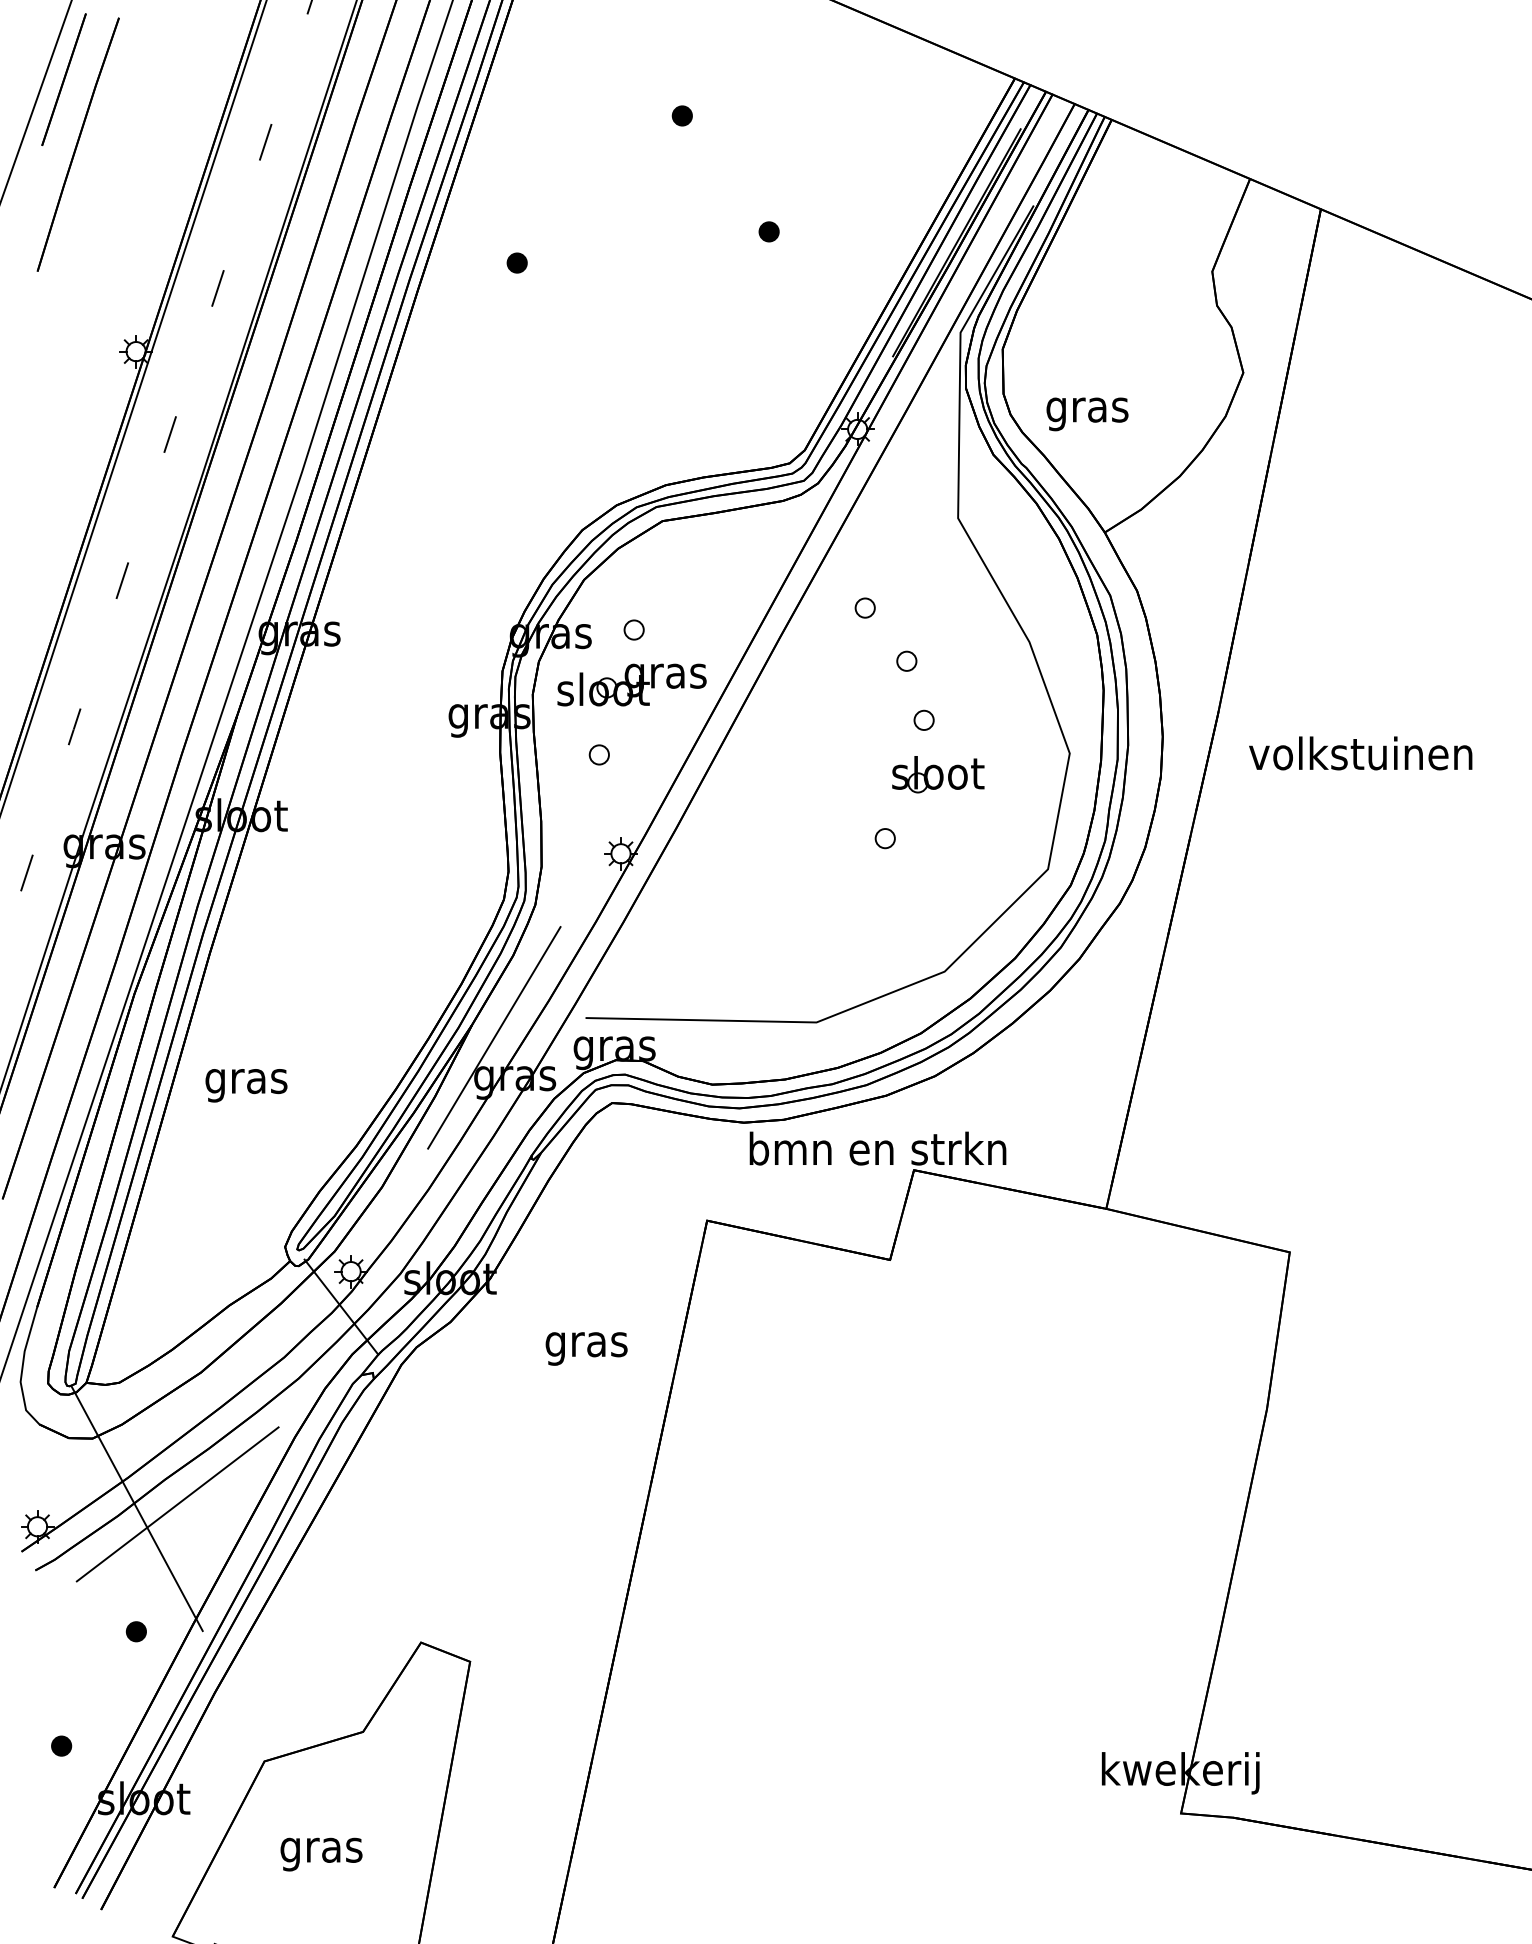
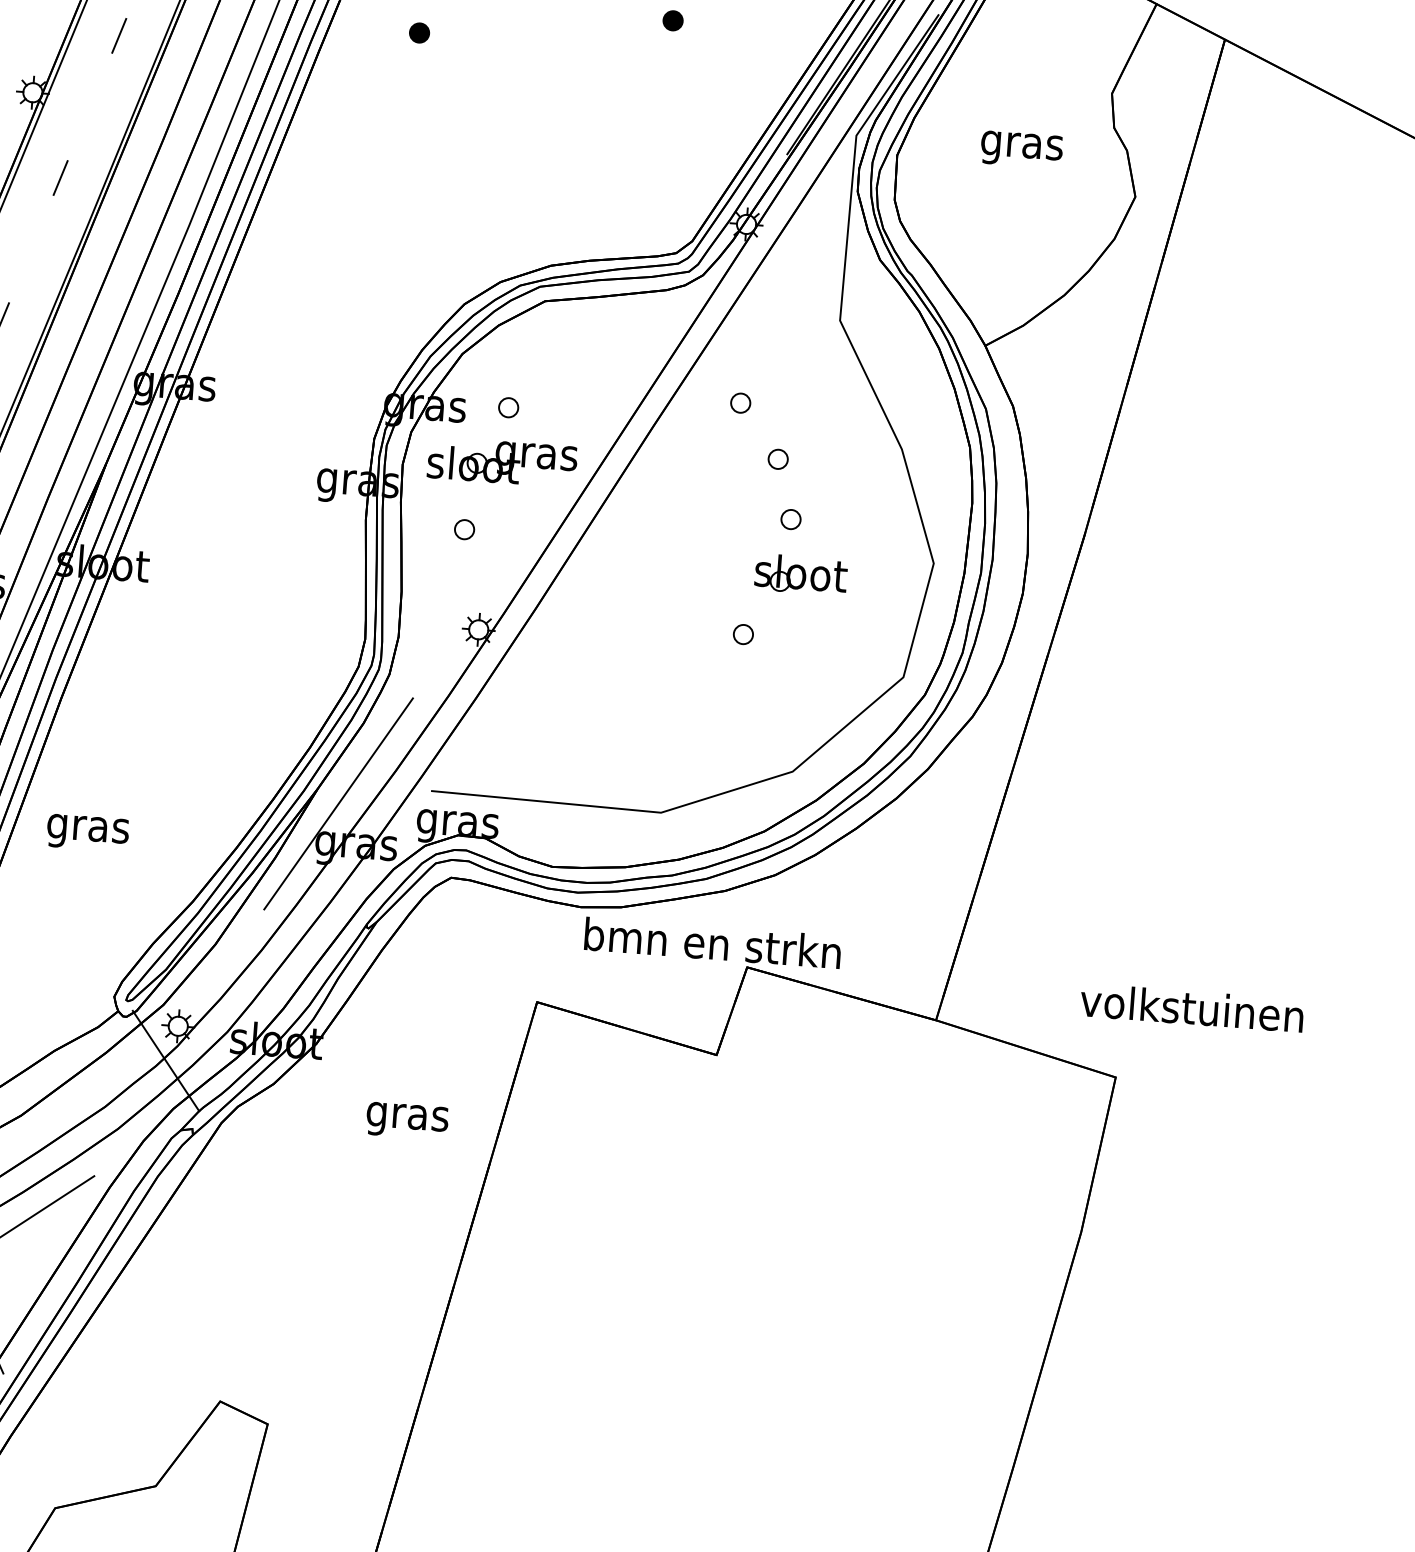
text: (1087, 414) -> (1021, 149), moved
text: (1360, 753) -> (1191, 1008), moved

